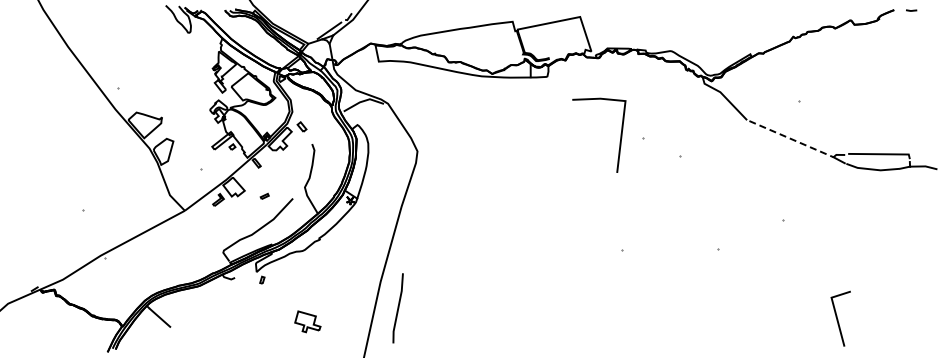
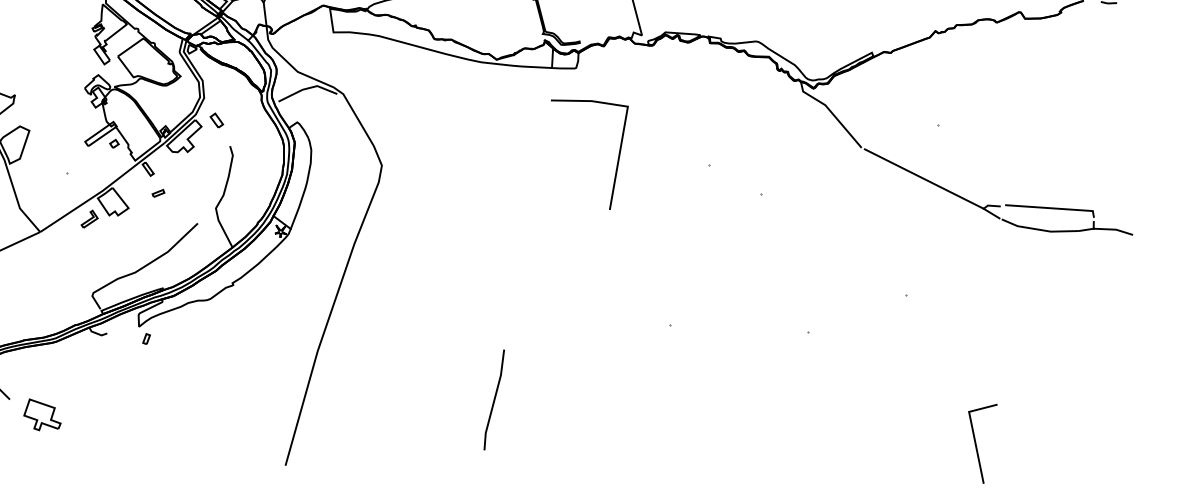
line: (620, 134) -> (617, 154), moved
line: (791, 139) -> (924, 179), dashed -> solid
part: (264, 195) -> (158, 192), moved
line: (397, 308) -> (493, 400), moved
part: (307, 321) -> (42, 414), moved

